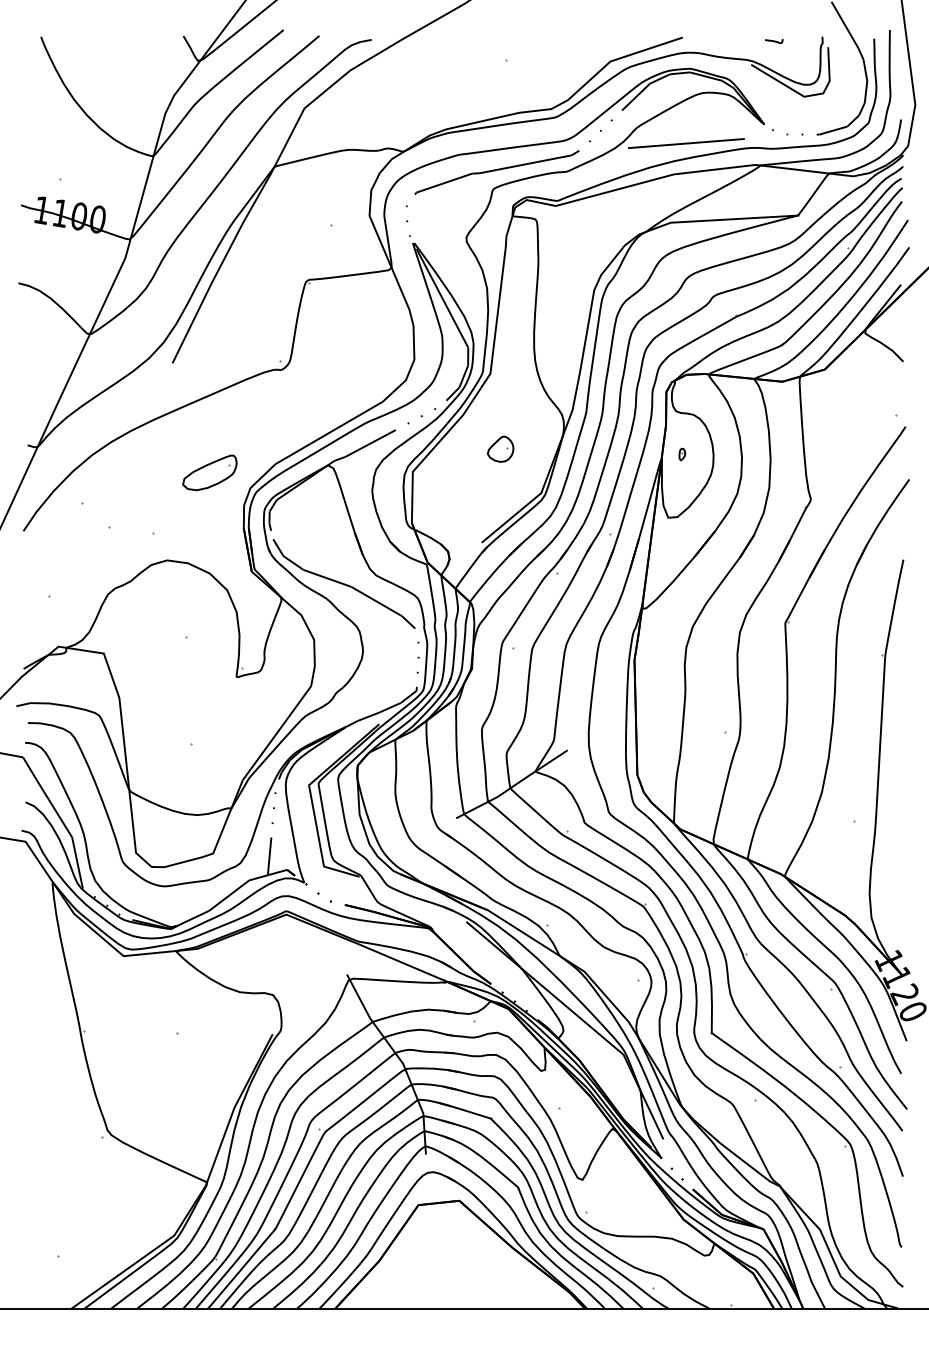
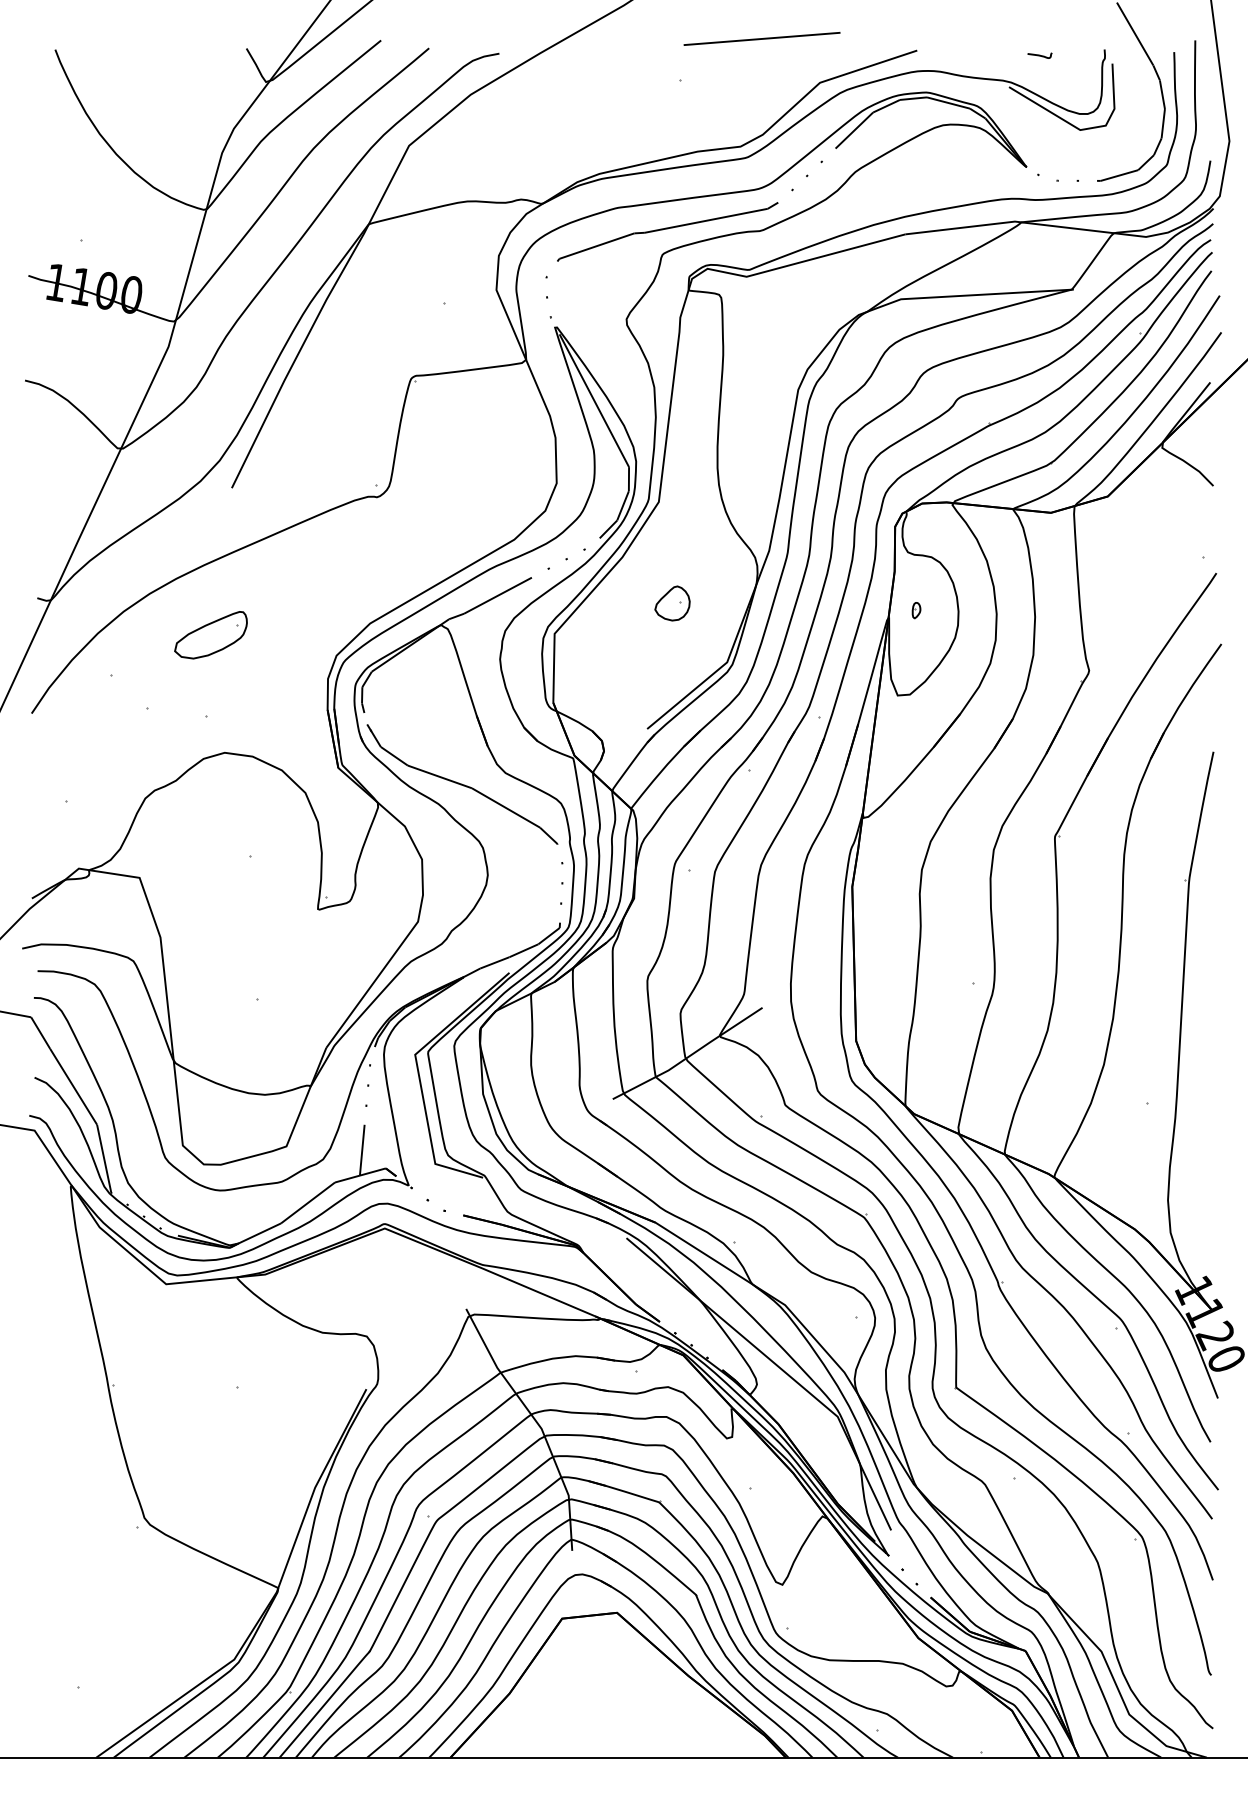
line: (686, 143) -> (761, 38), moved
part: (209, 473) -> (210, 635), moved

